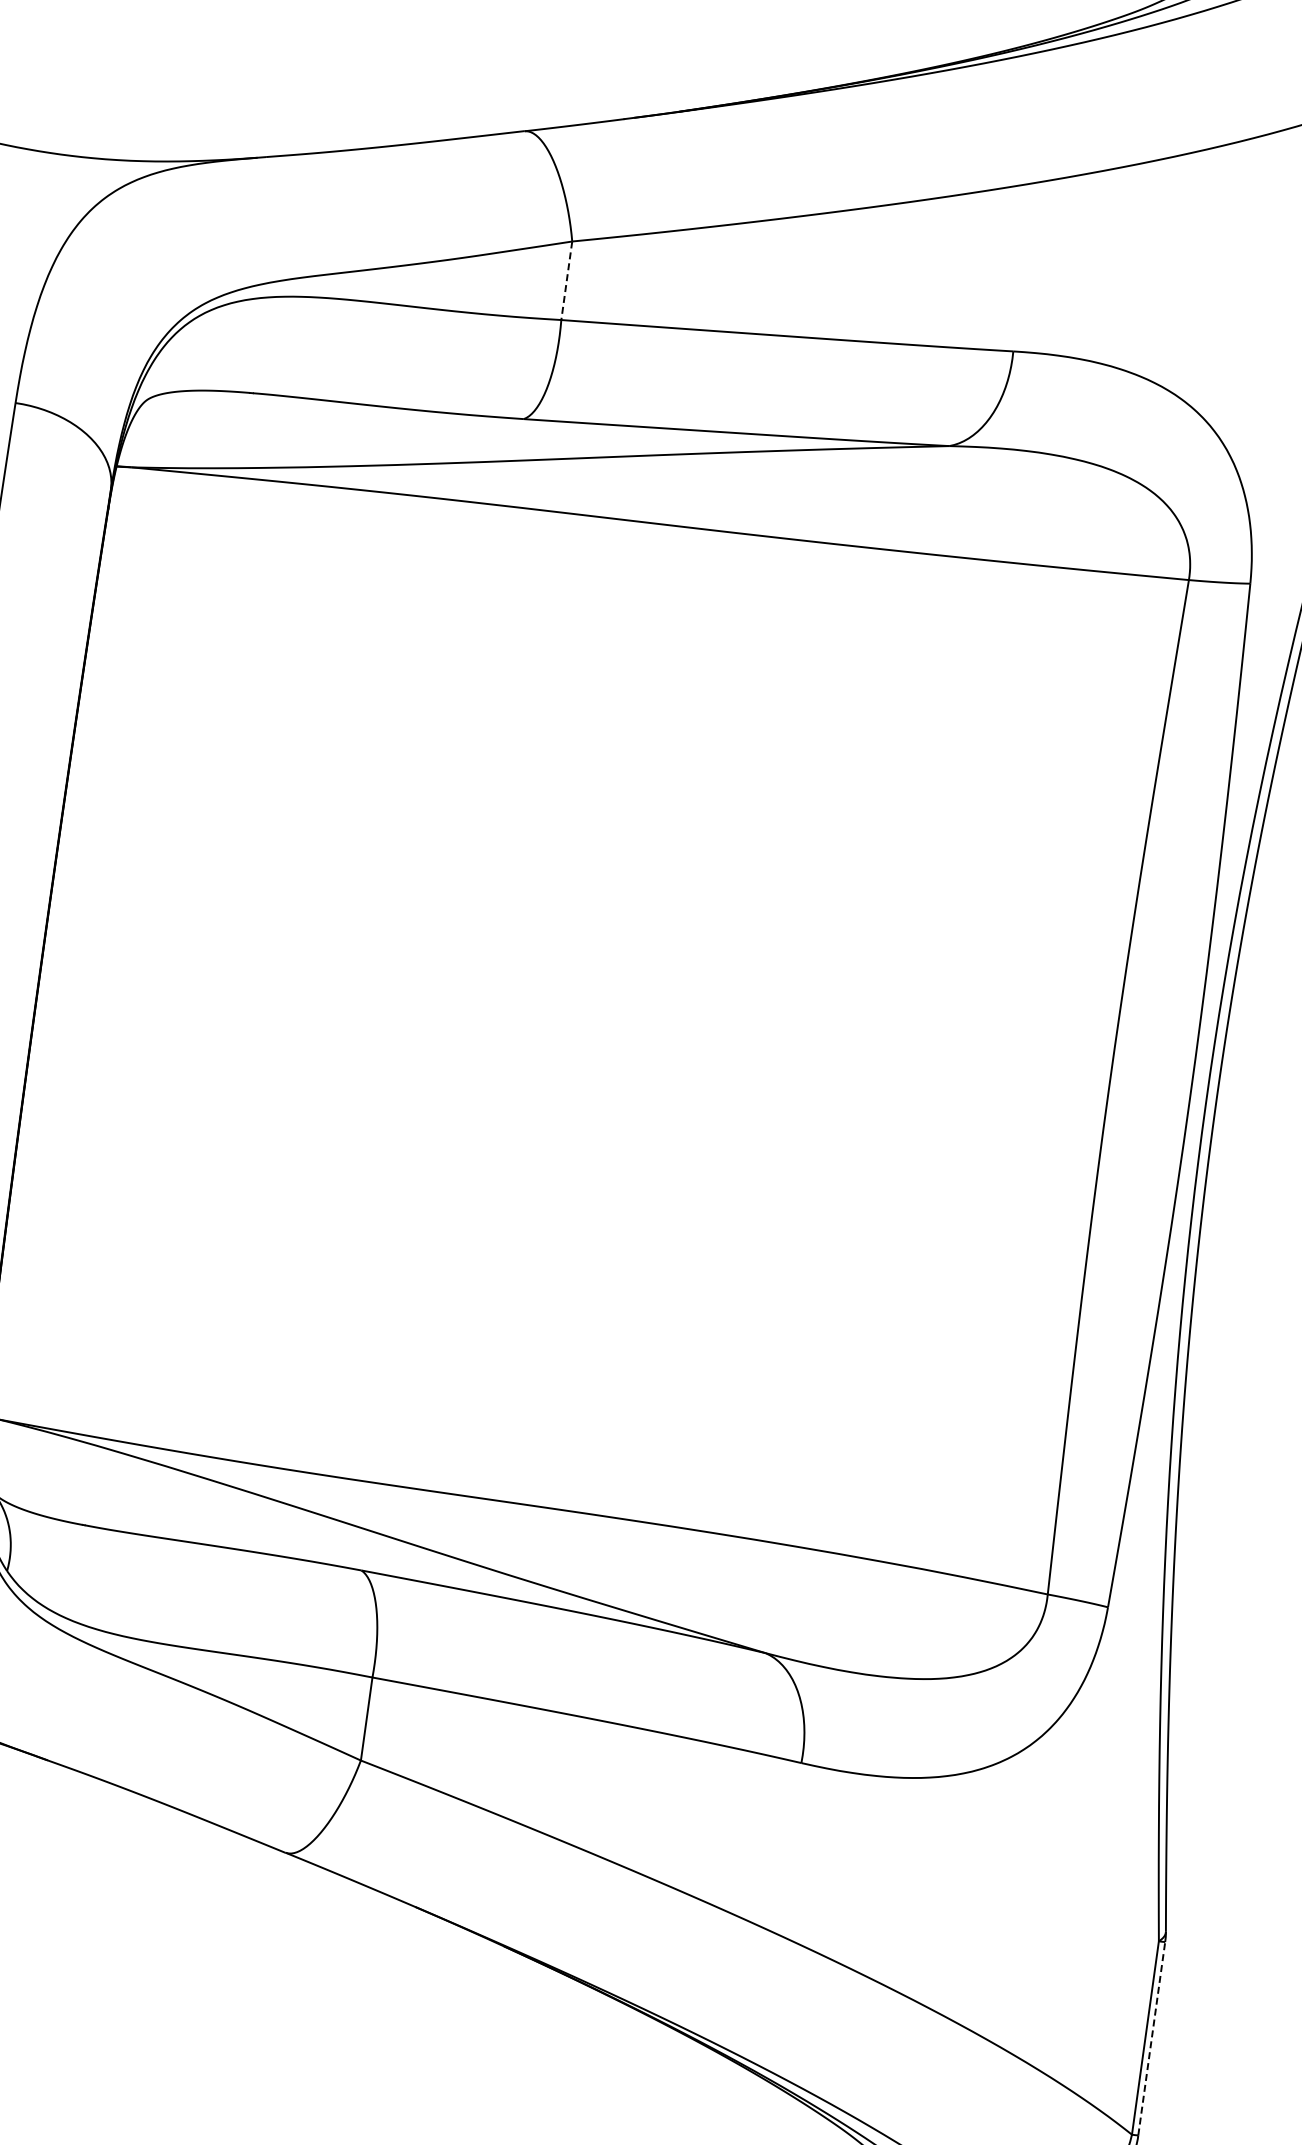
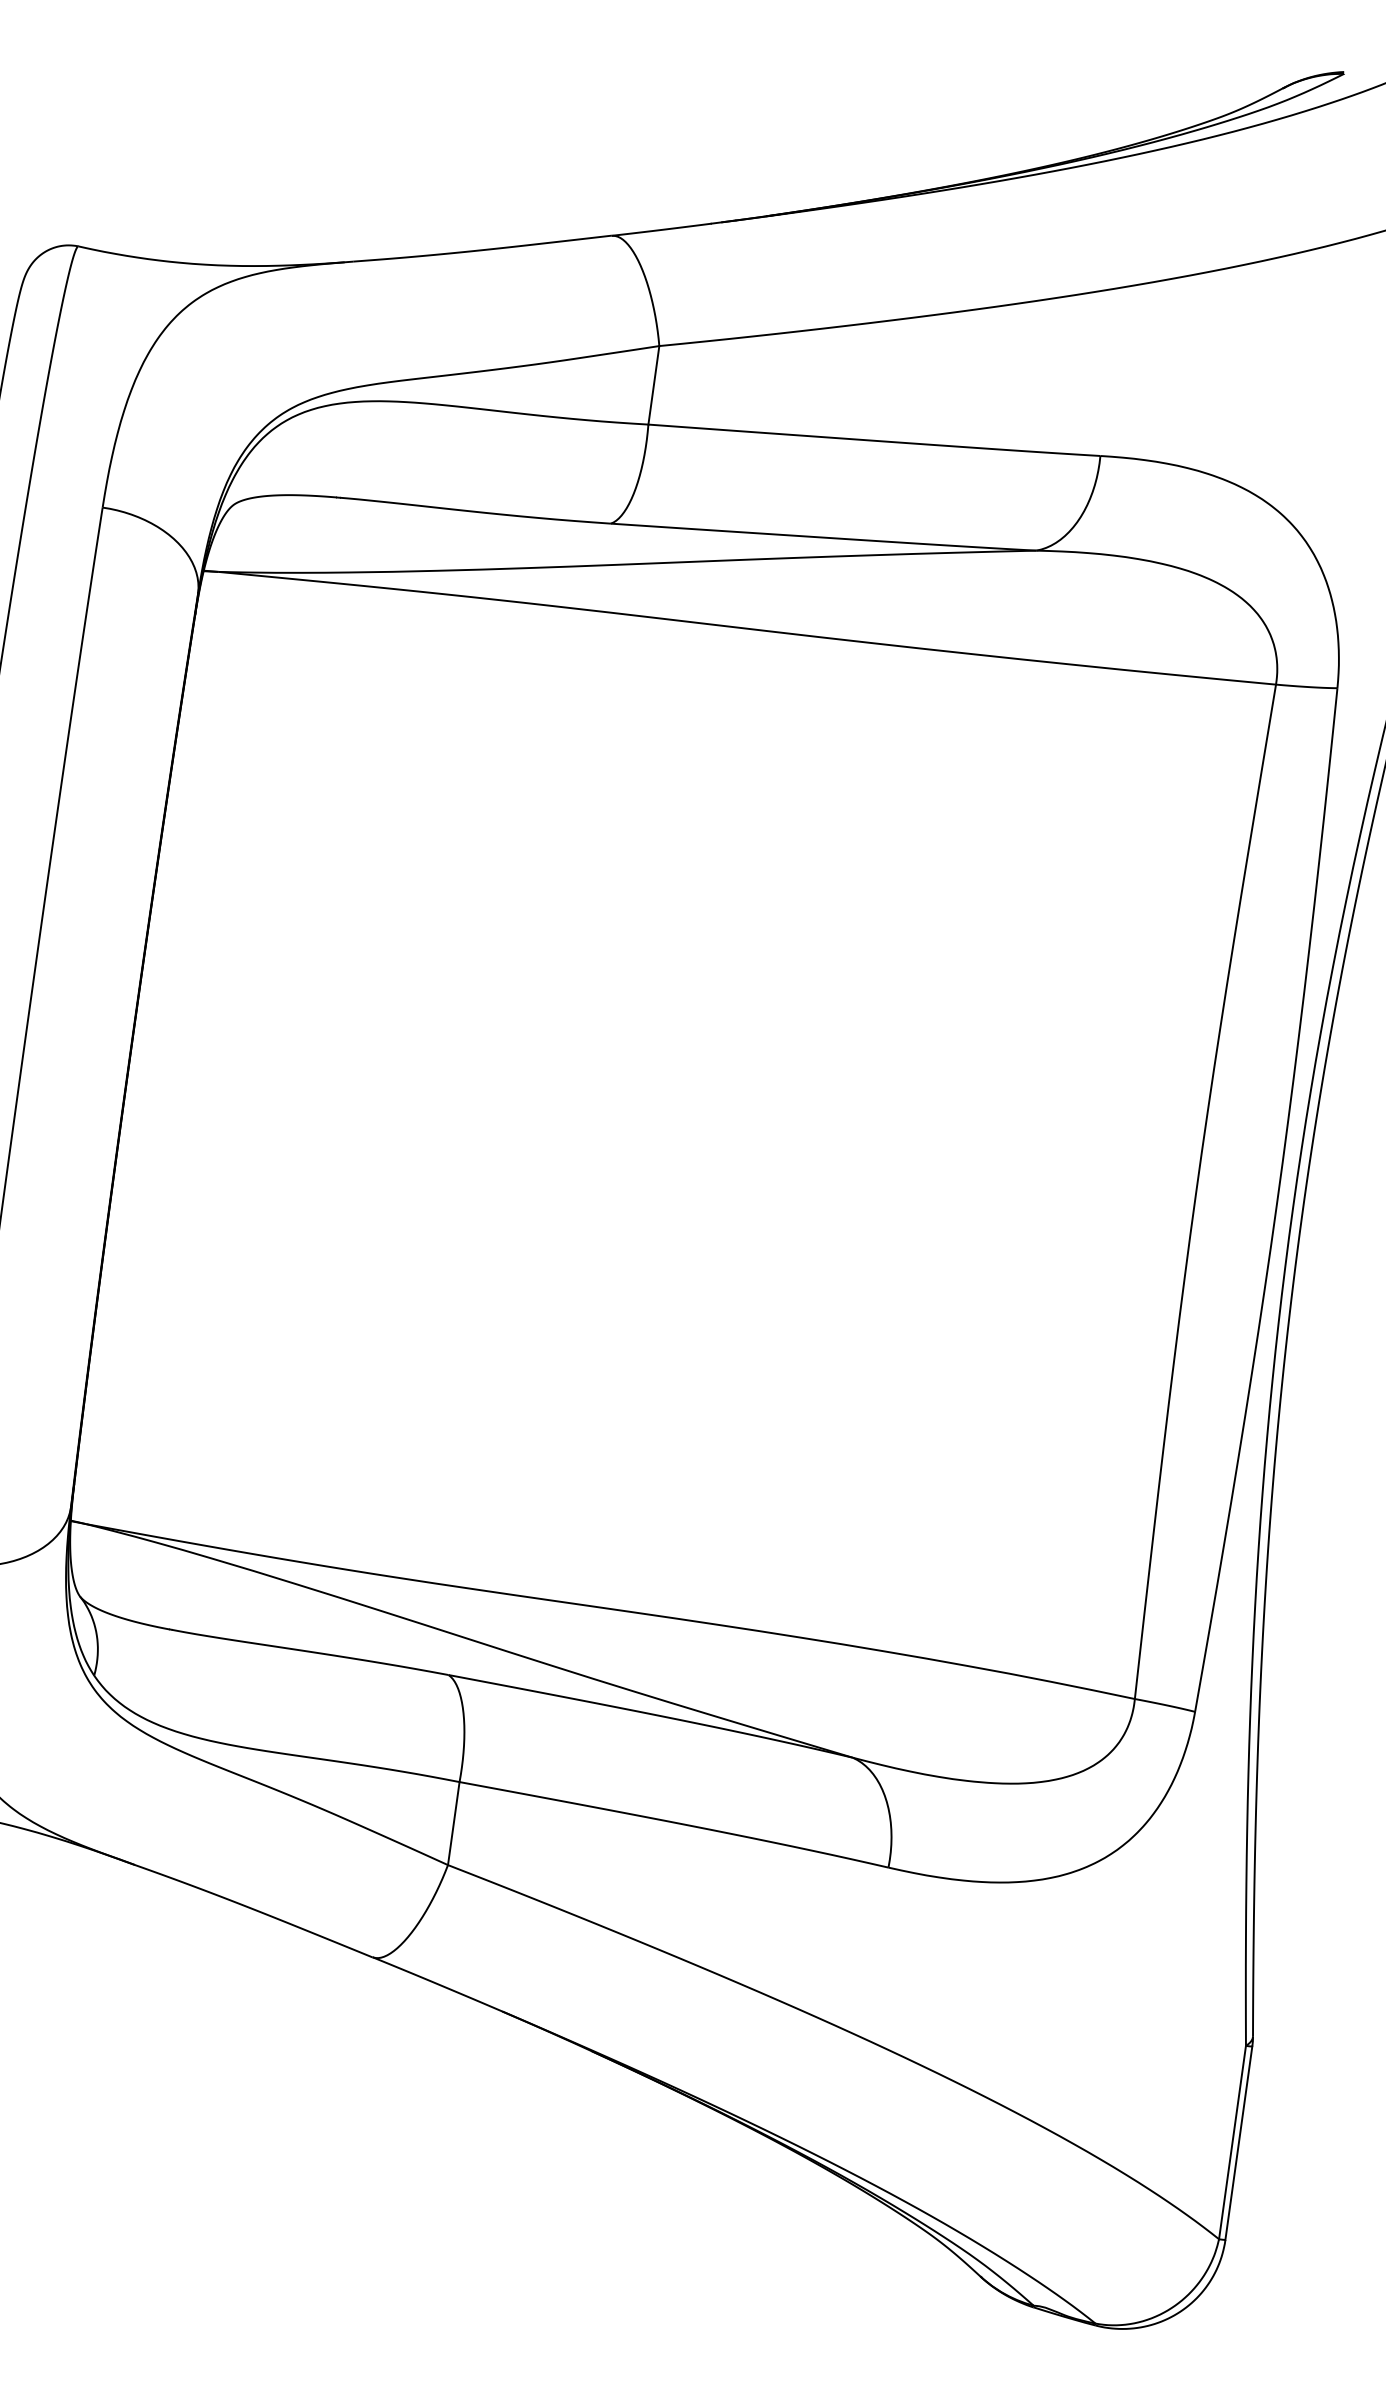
line: (566, 280) -> (653, 385), dashed -> solid
line: (1151, 2038) -> (1238, 2143), dashed -> solid

